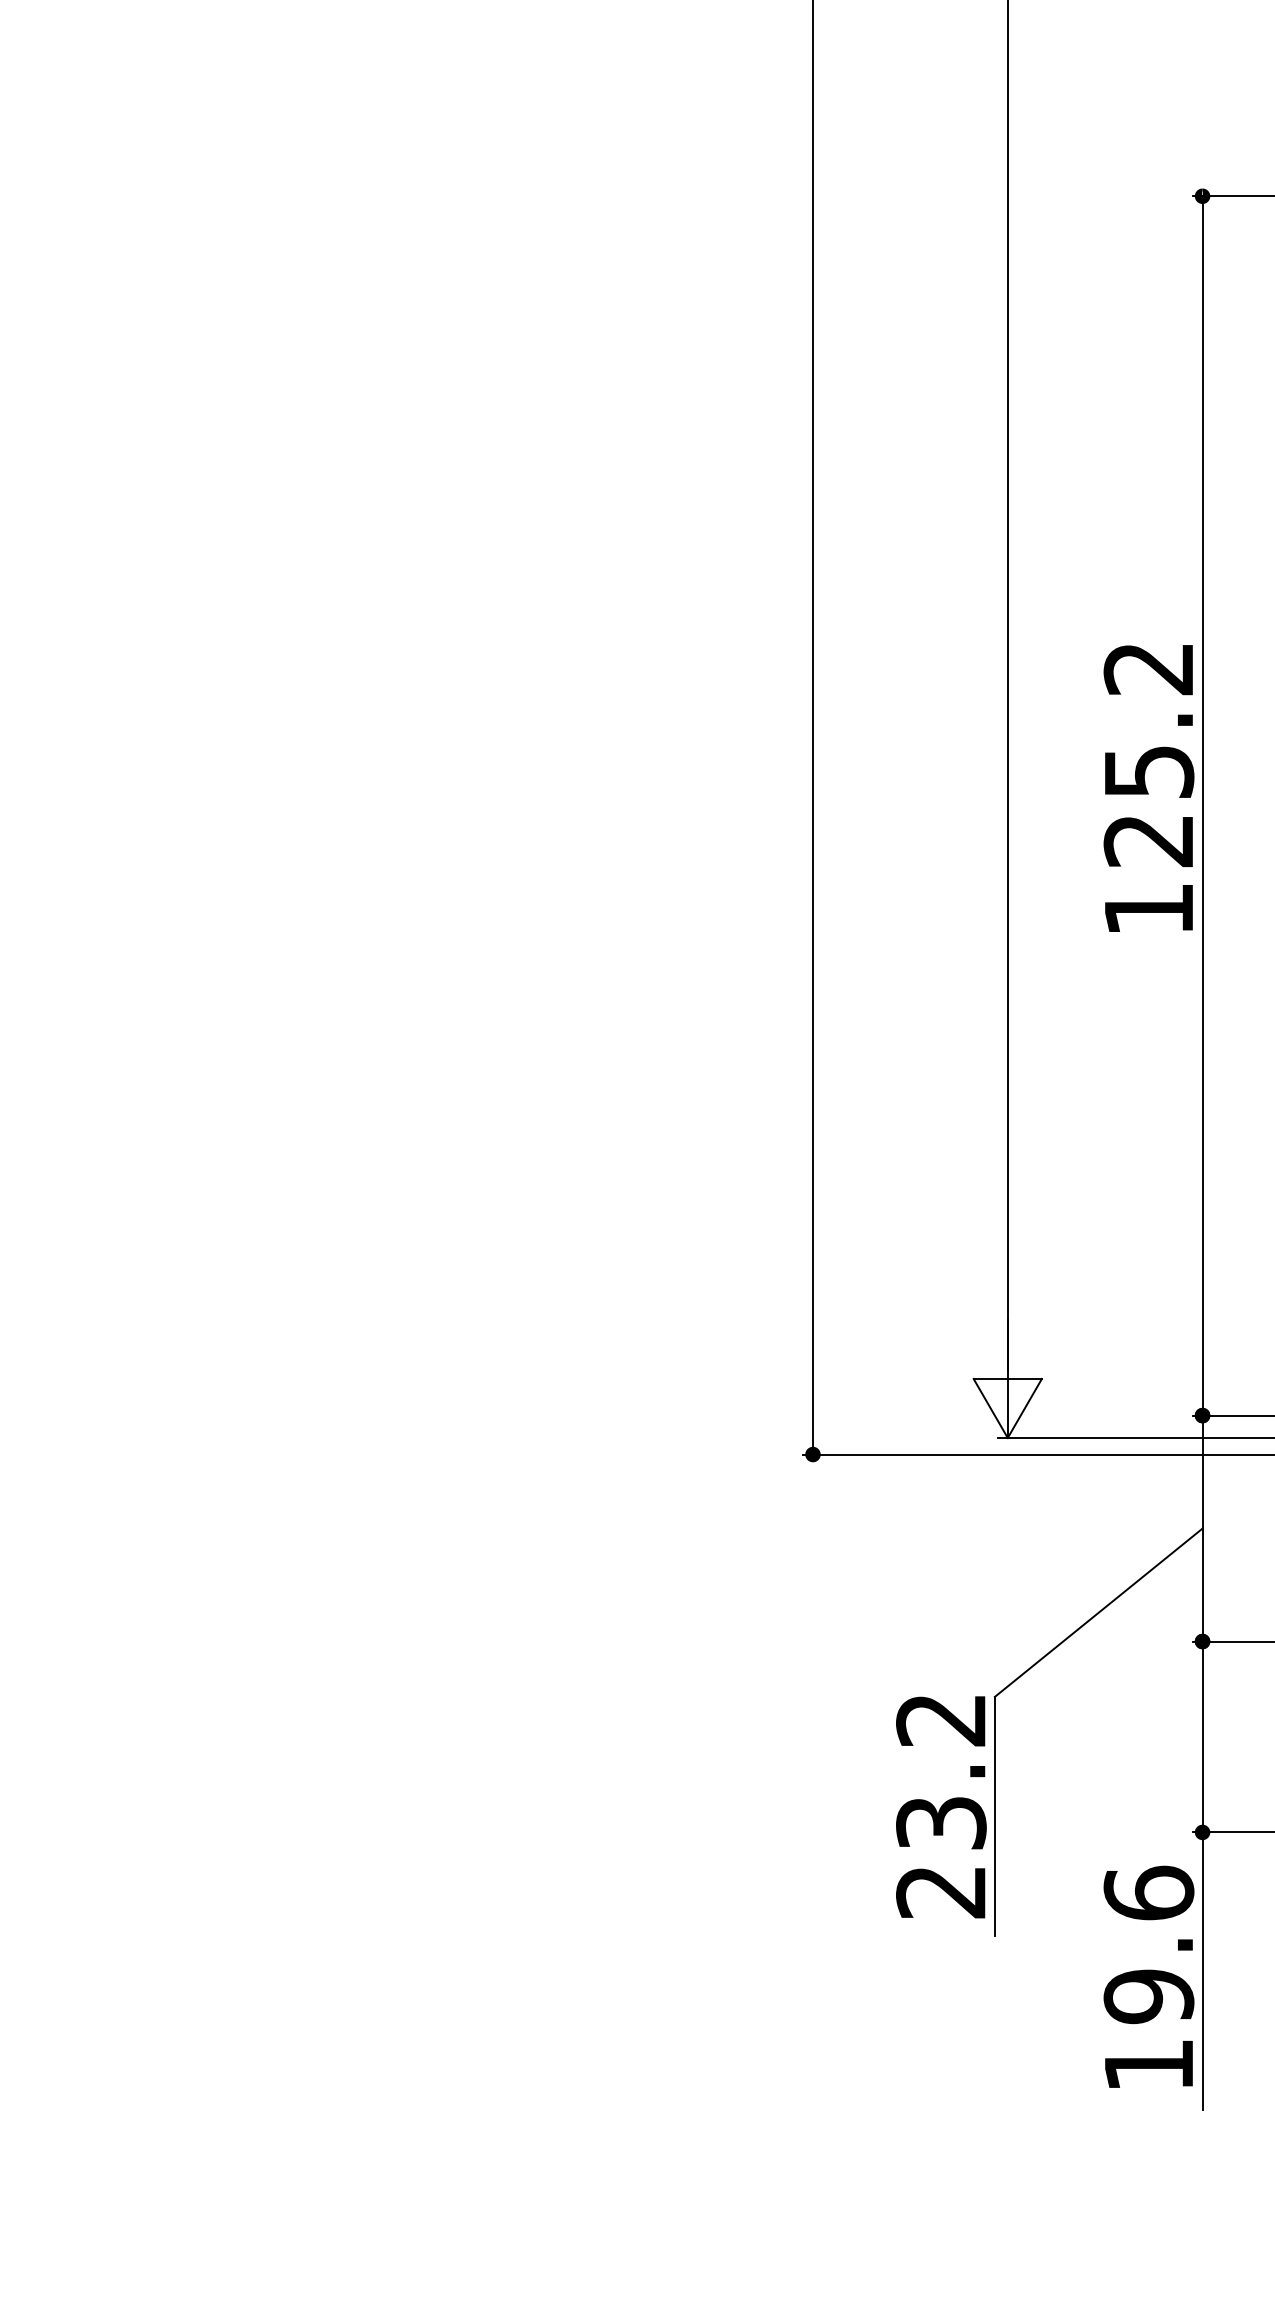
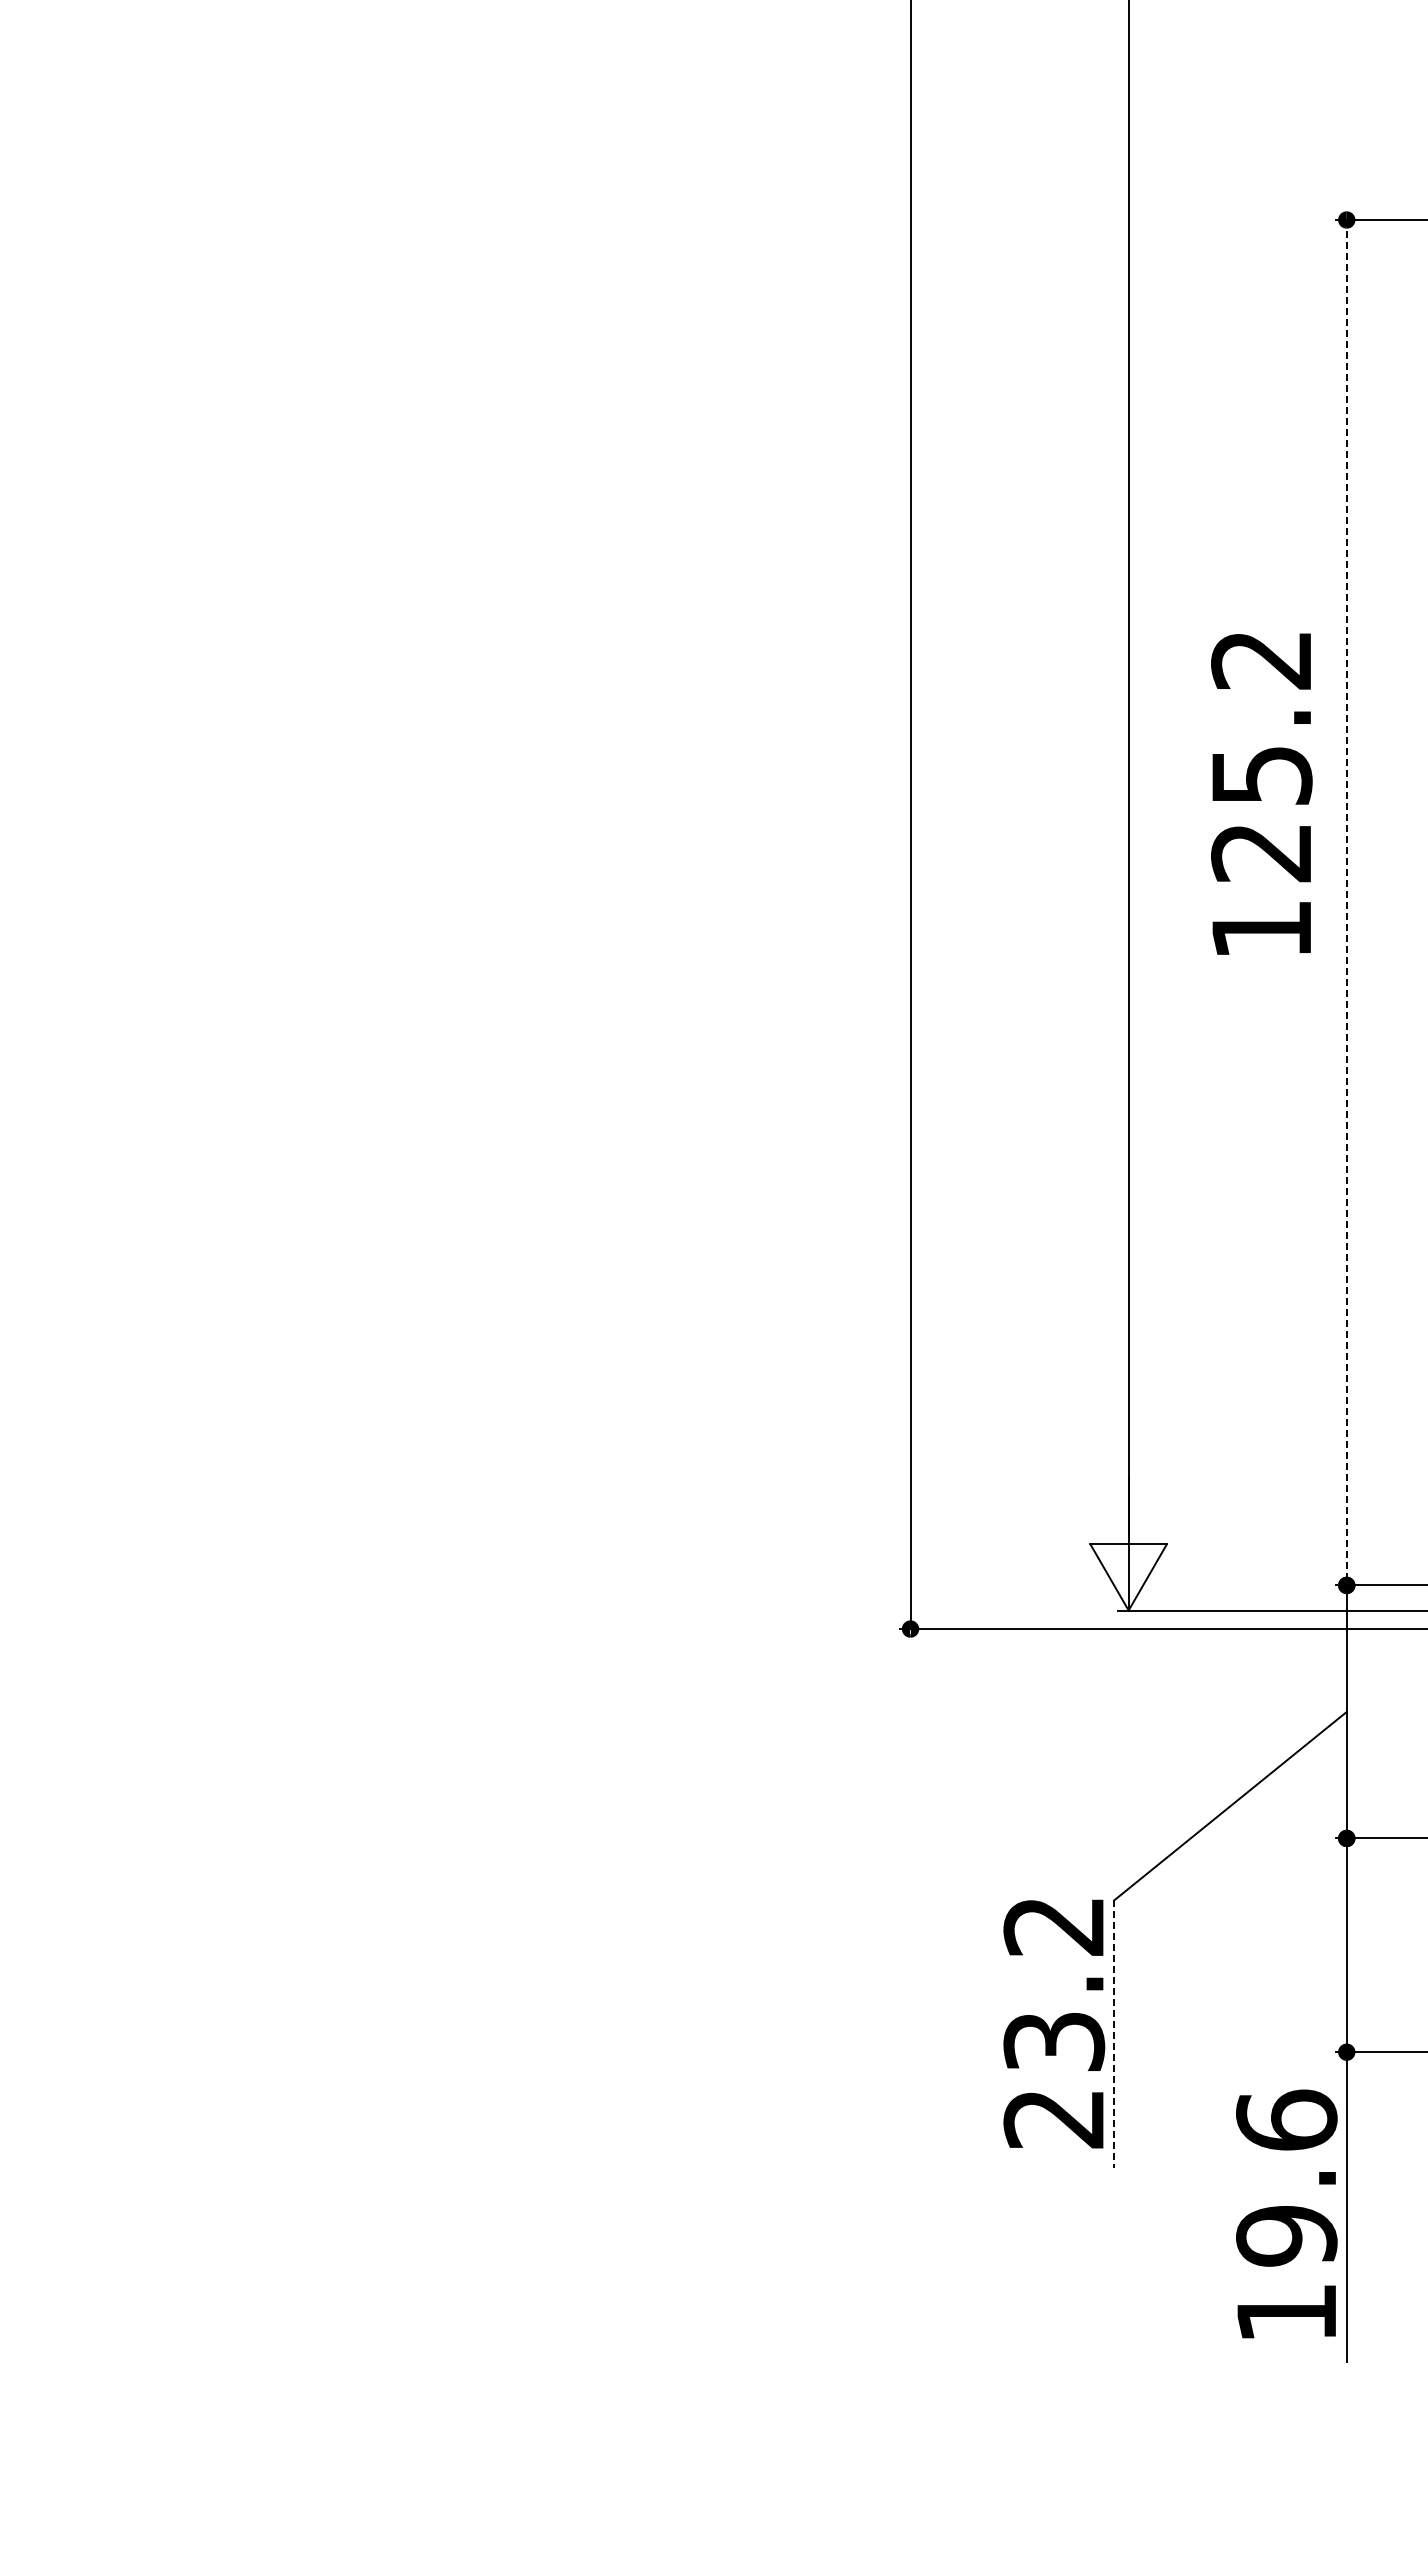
text: (1148, 787) -> (1261, 793), moved
line: (1202, 805) -> (1346, 902), solid -> dashed
line: (995, 1816) -> (1114, 2034), solid -> dashed

